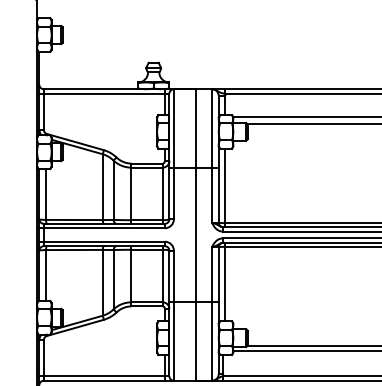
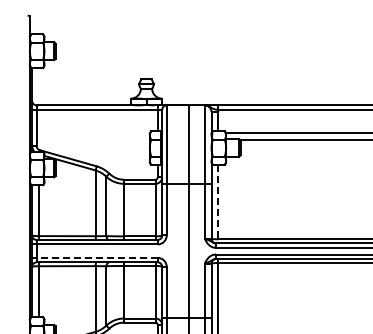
line: (225, 188) -> (218, 204), solid -> dashed
line: (102, 241) -> (95, 257), solid -> dashed

